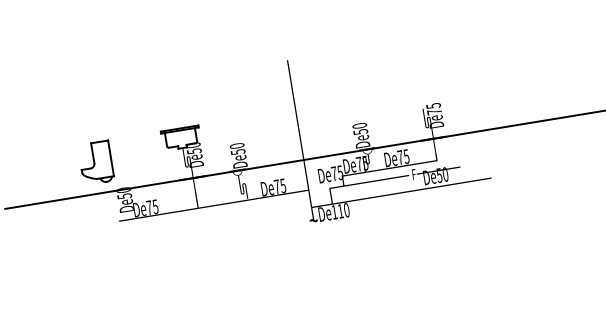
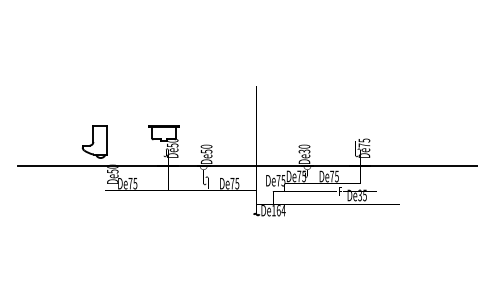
text: (359, 132) -> (303, 151), De50 -> De30
text: (442, 175) -> (362, 195), De50 -> De35
text: (342, 210) -> (280, 210), De110 -> De164

